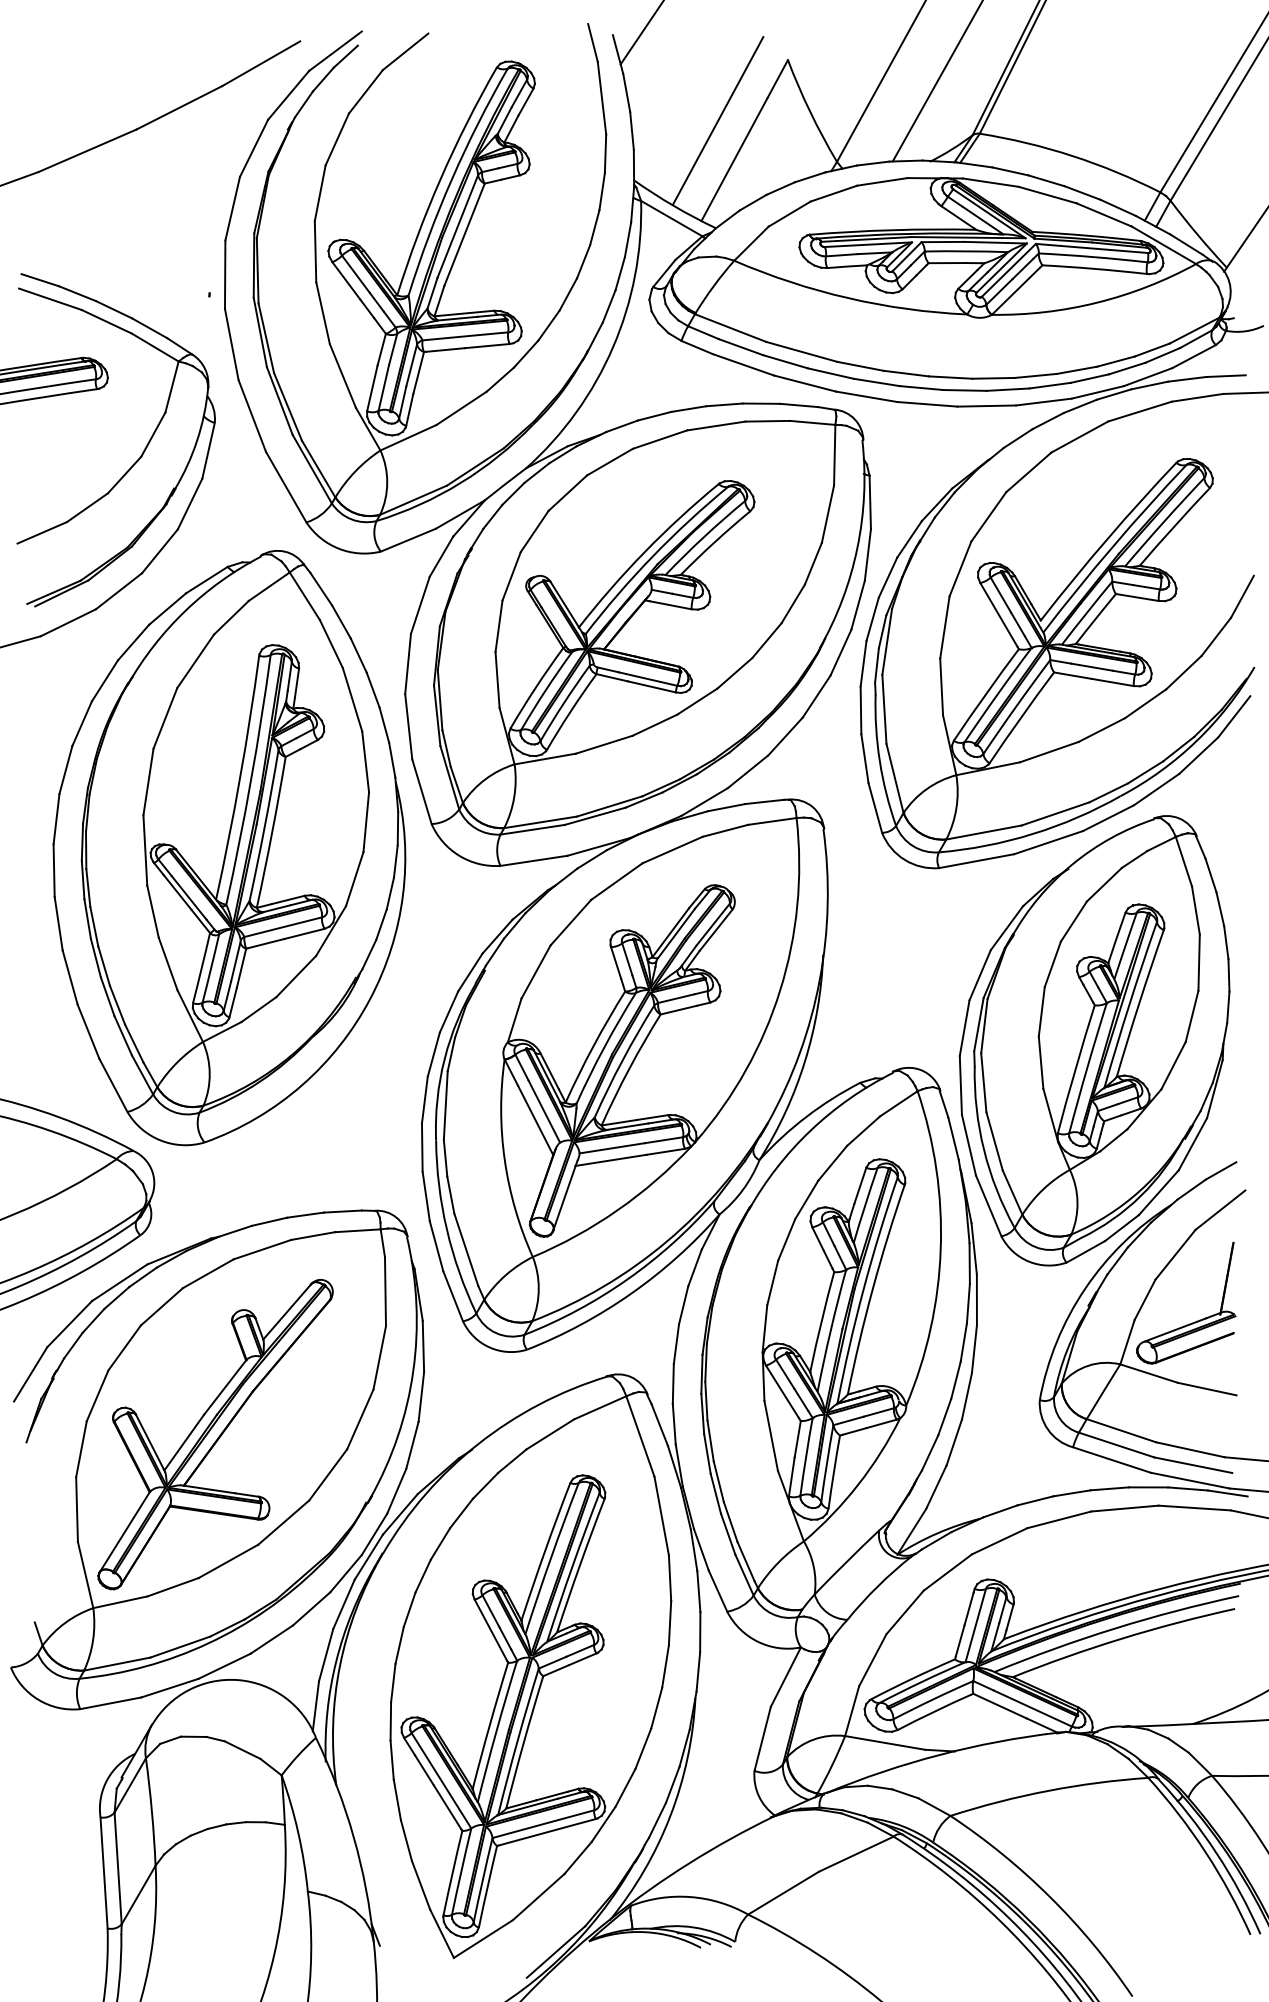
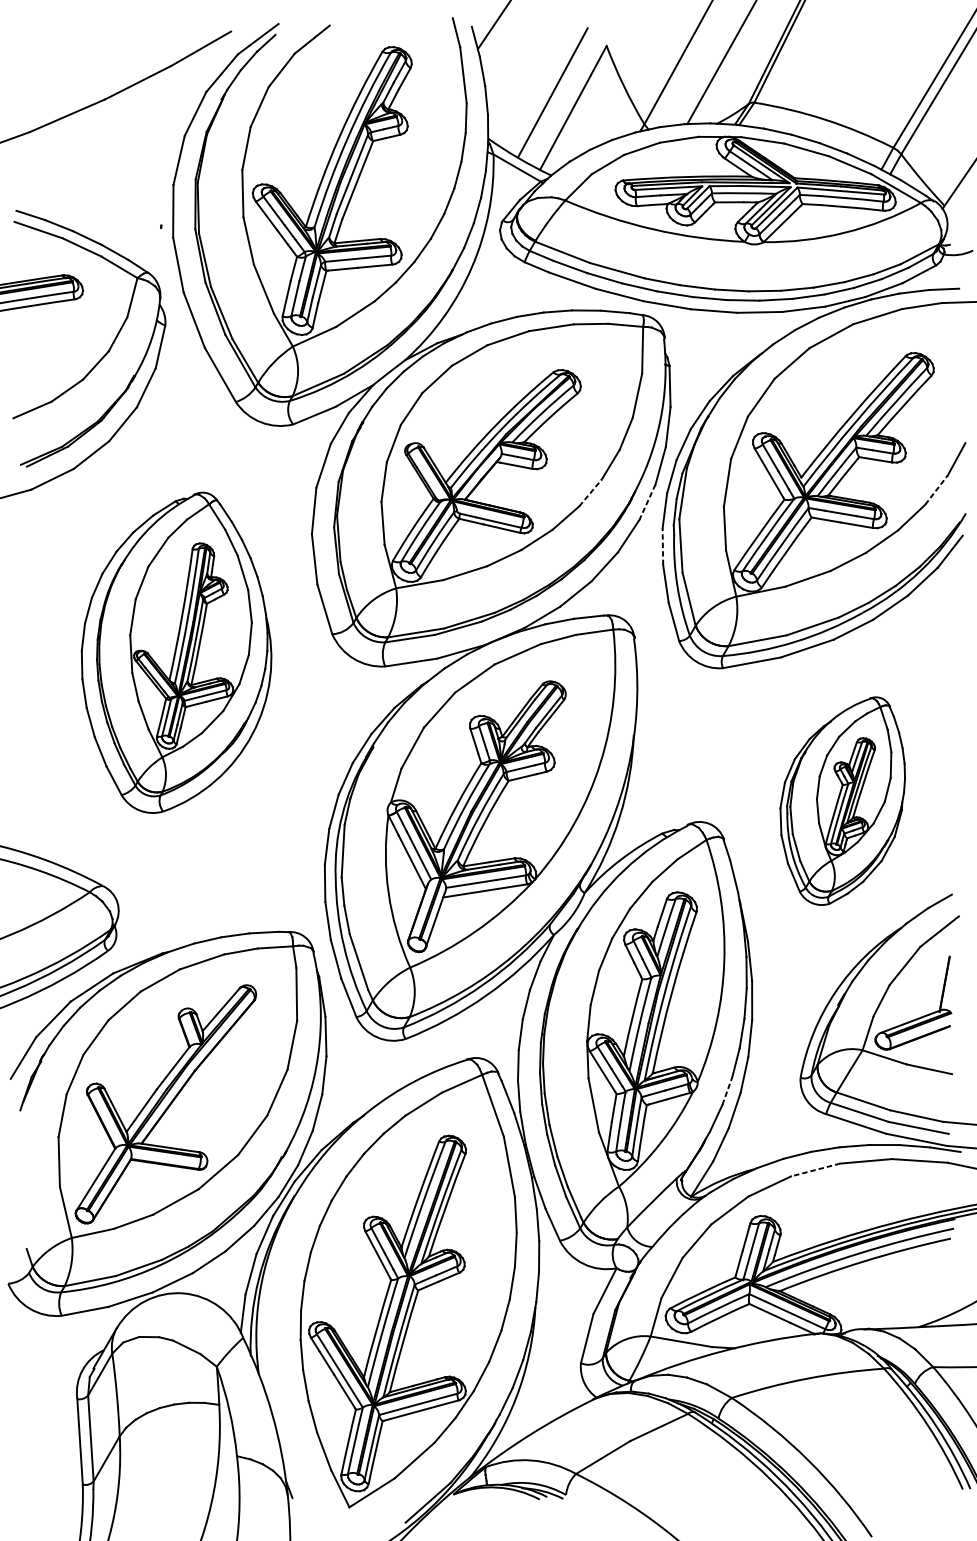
line: (1216, 636) -> (936, 489), solid -> dashed
line: (767, 640) -> (590, 492), solid -> dashed
line: (840, 653) -> (647, 502), solid -> dashed
line: (861, 710) -> (663, 546), solid -> dashed
part: (229, 848) -> (176, 653), size x0.7
part: (1094, 1040) -> (842, 800), size x0.6
line: (944, 1416) -> (727, 1090), solid -> dashed
line: (1058, 1519) -> (814, 1169), solid -> dashed

